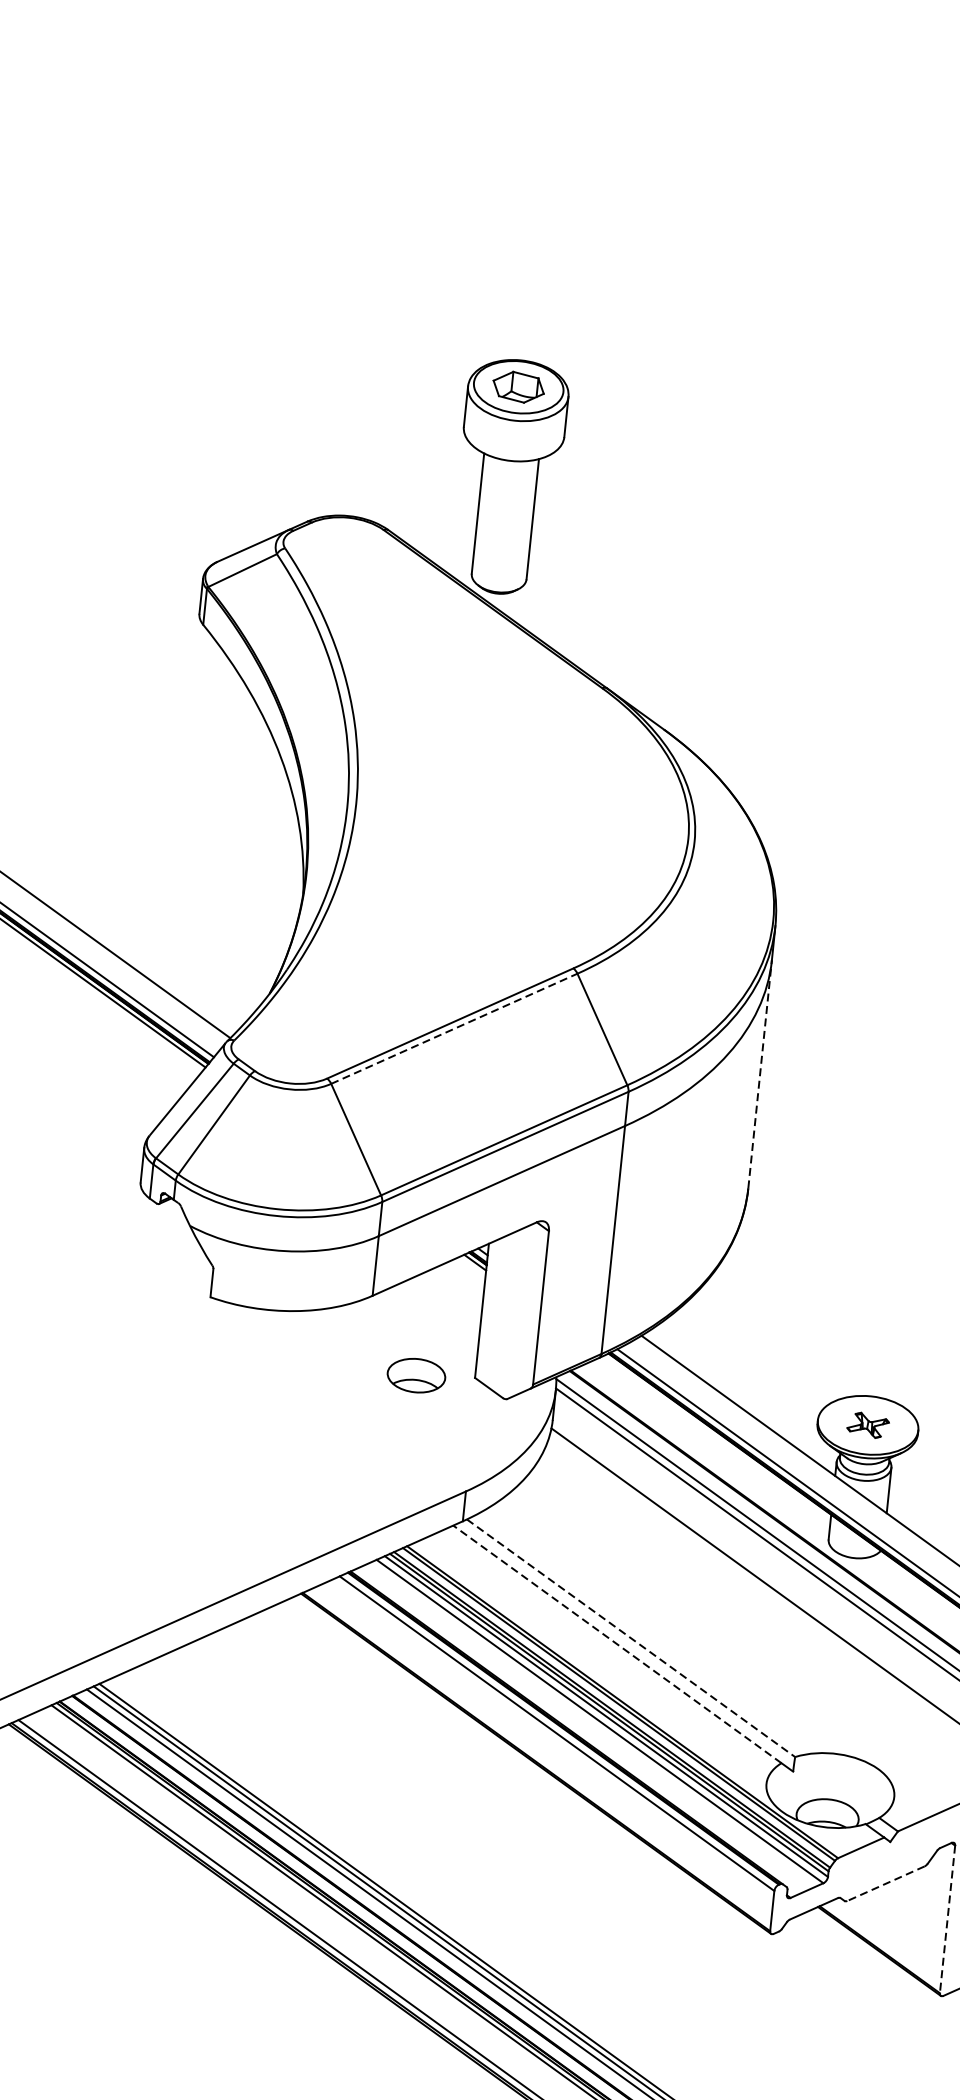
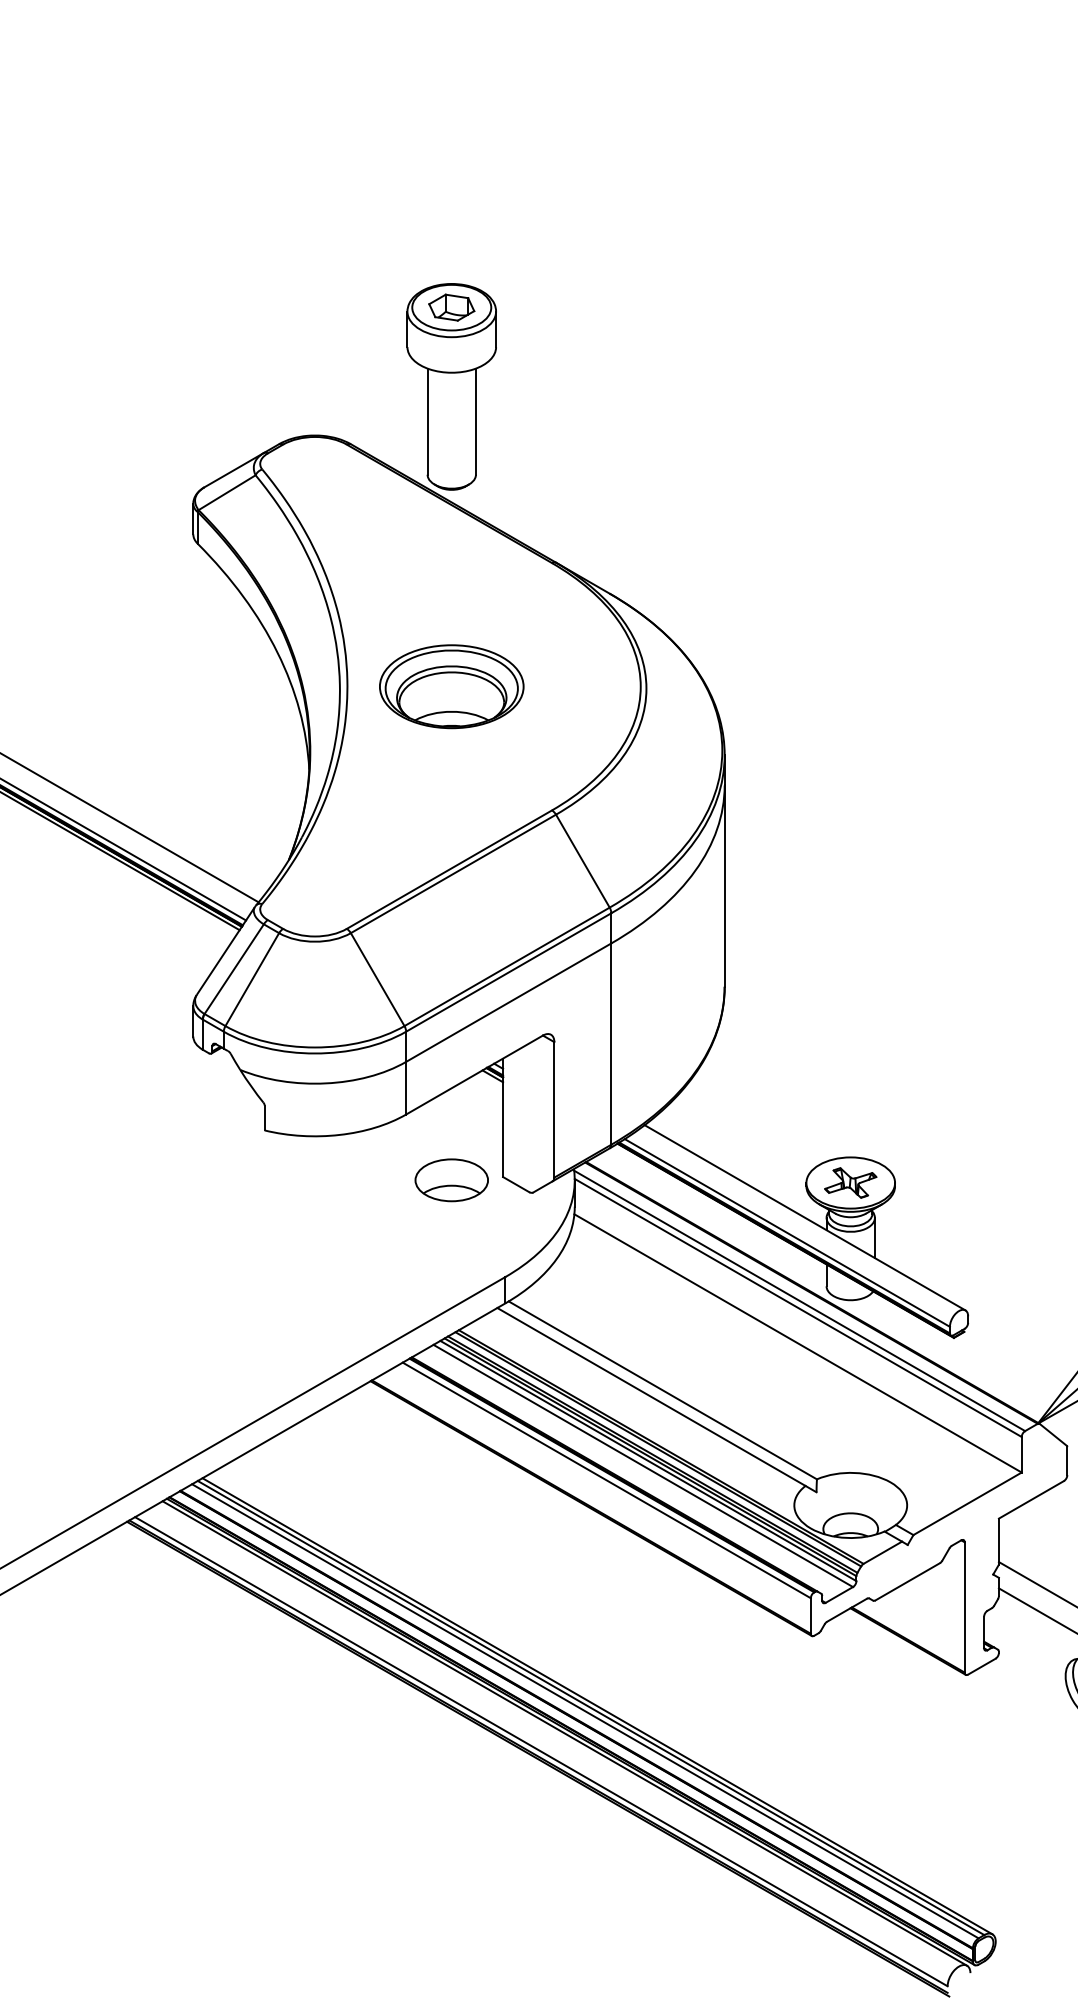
part: (474, 816) -> (451, 686), added
line: (454, 1028) -> (453, 873), dashed -> solid
line: (759, 1074) -> (724, 886), dashed -> solid
part: (416, 1375) -> (451, 1180), size x1.43
part: (867, 1424) -> (850, 1182), size x1.43
line: (630, 1638) -> (662, 1390), dashed -> solid
line: (617, 1643) -> (651, 1396), dashed -> solid
line: (885, 1884) -> (907, 1582), dashed -> solid
line: (947, 1919) -> (964, 1607), dashed -> solid

